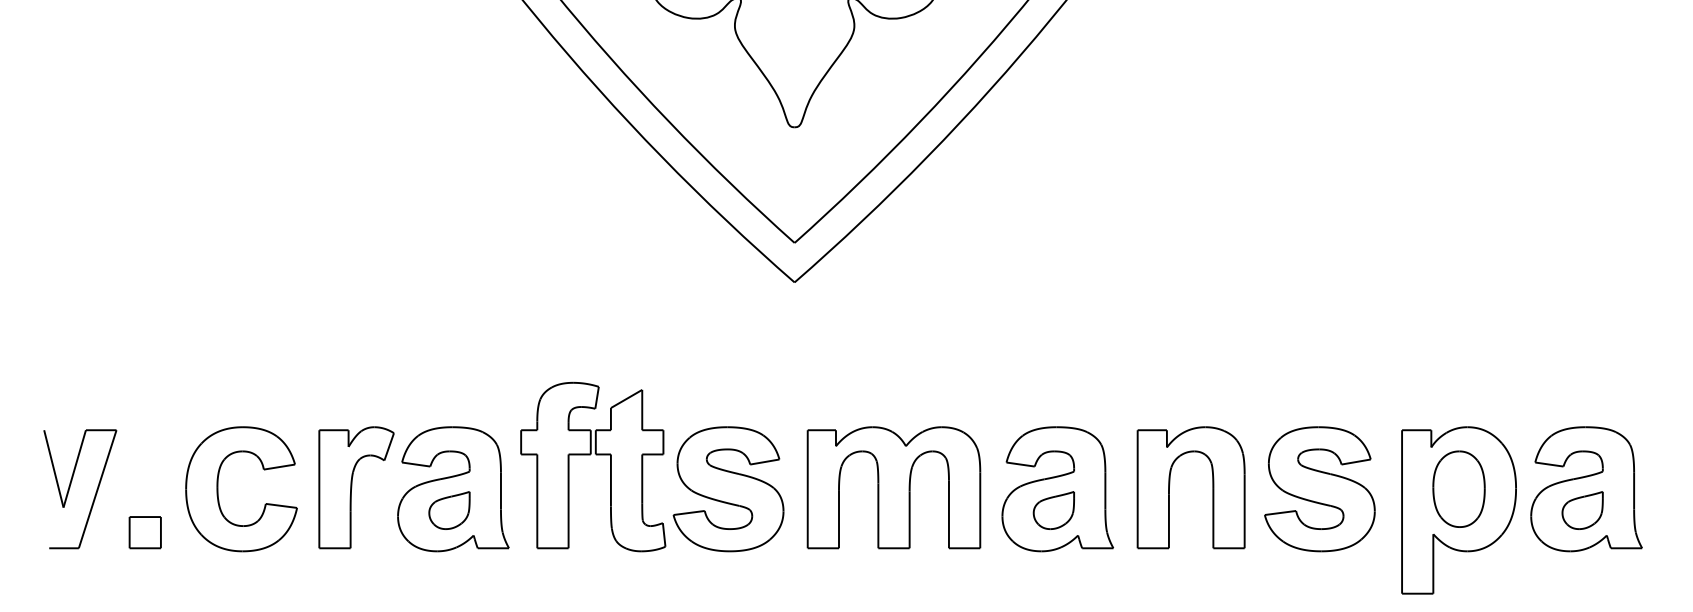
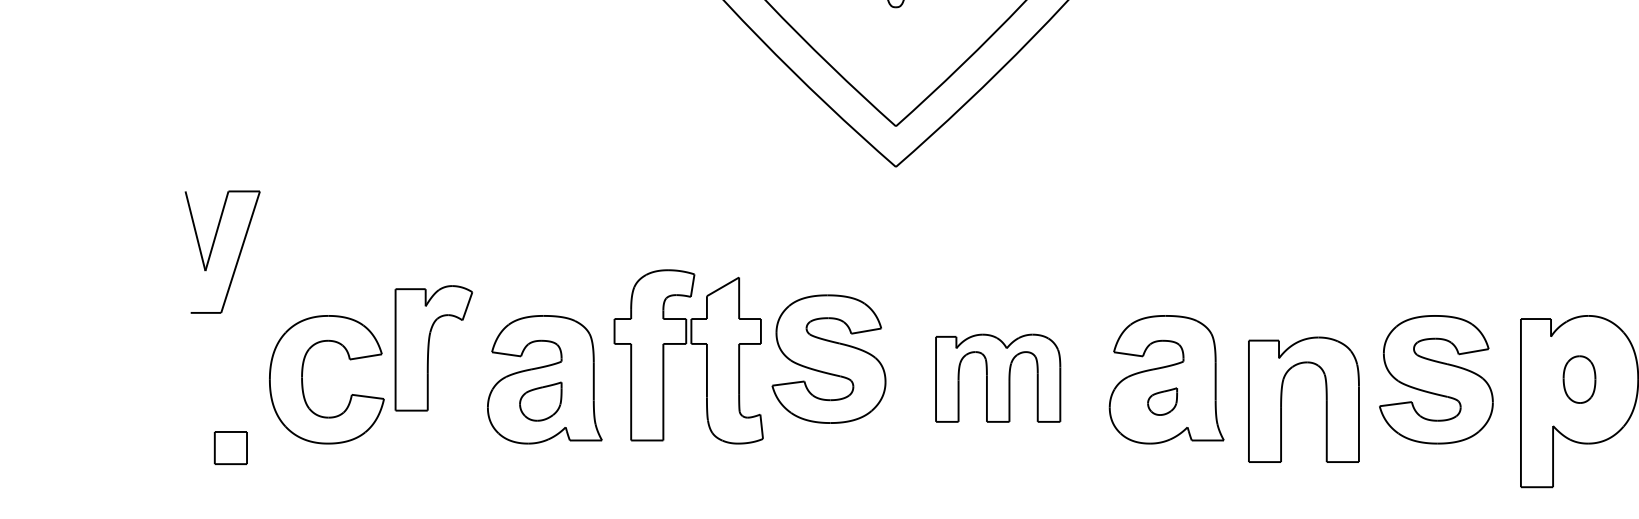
part: (1170, 484) -> (1282, 396), moved
part: (70, 487) -> (212, 250), moved
part: (356, 487) -> (433, 348), moved
part: (893, 487) -> (997, 377), size x0.7
part: (1458, 488) -> (1578, 378), size x0.6
part: (728, 489) -> (828, 359), moved
part: (1053, 510) -> (1162, 401), size x0.7
part: (144, 532) -> (230, 447), moved

